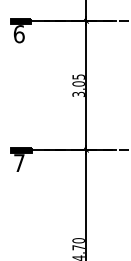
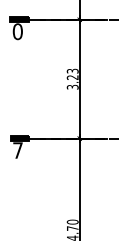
text: (18, 33) -> (17, 31), 6 -> 0
text: (78, 80) -> (72, 74), 3.05 -> 3.23

